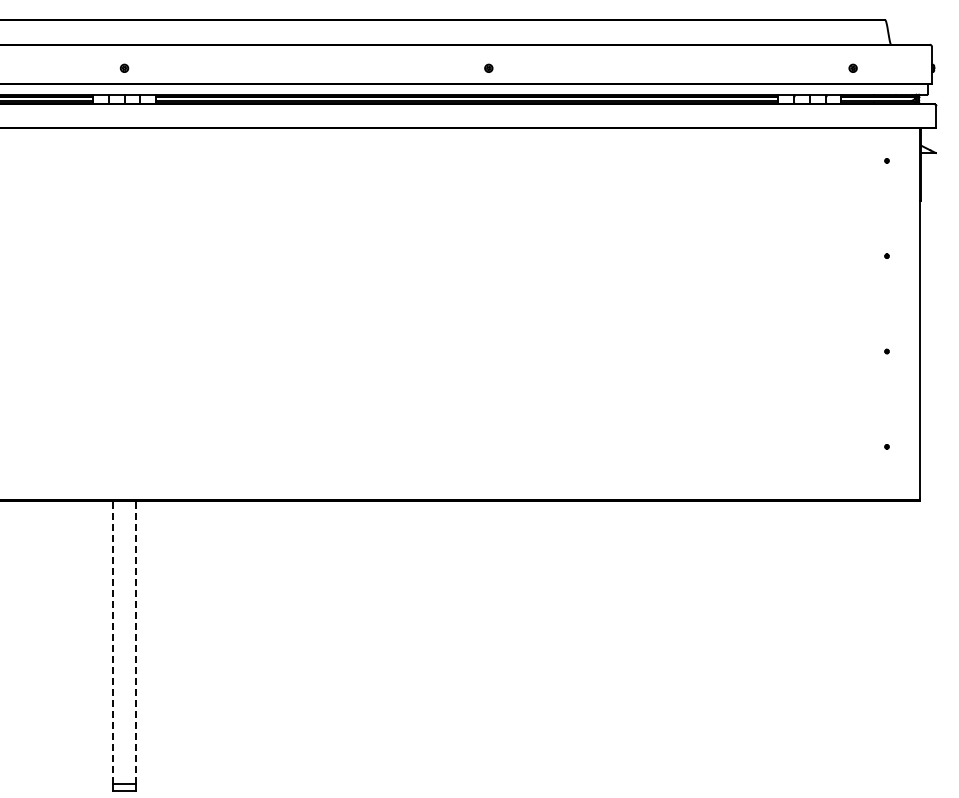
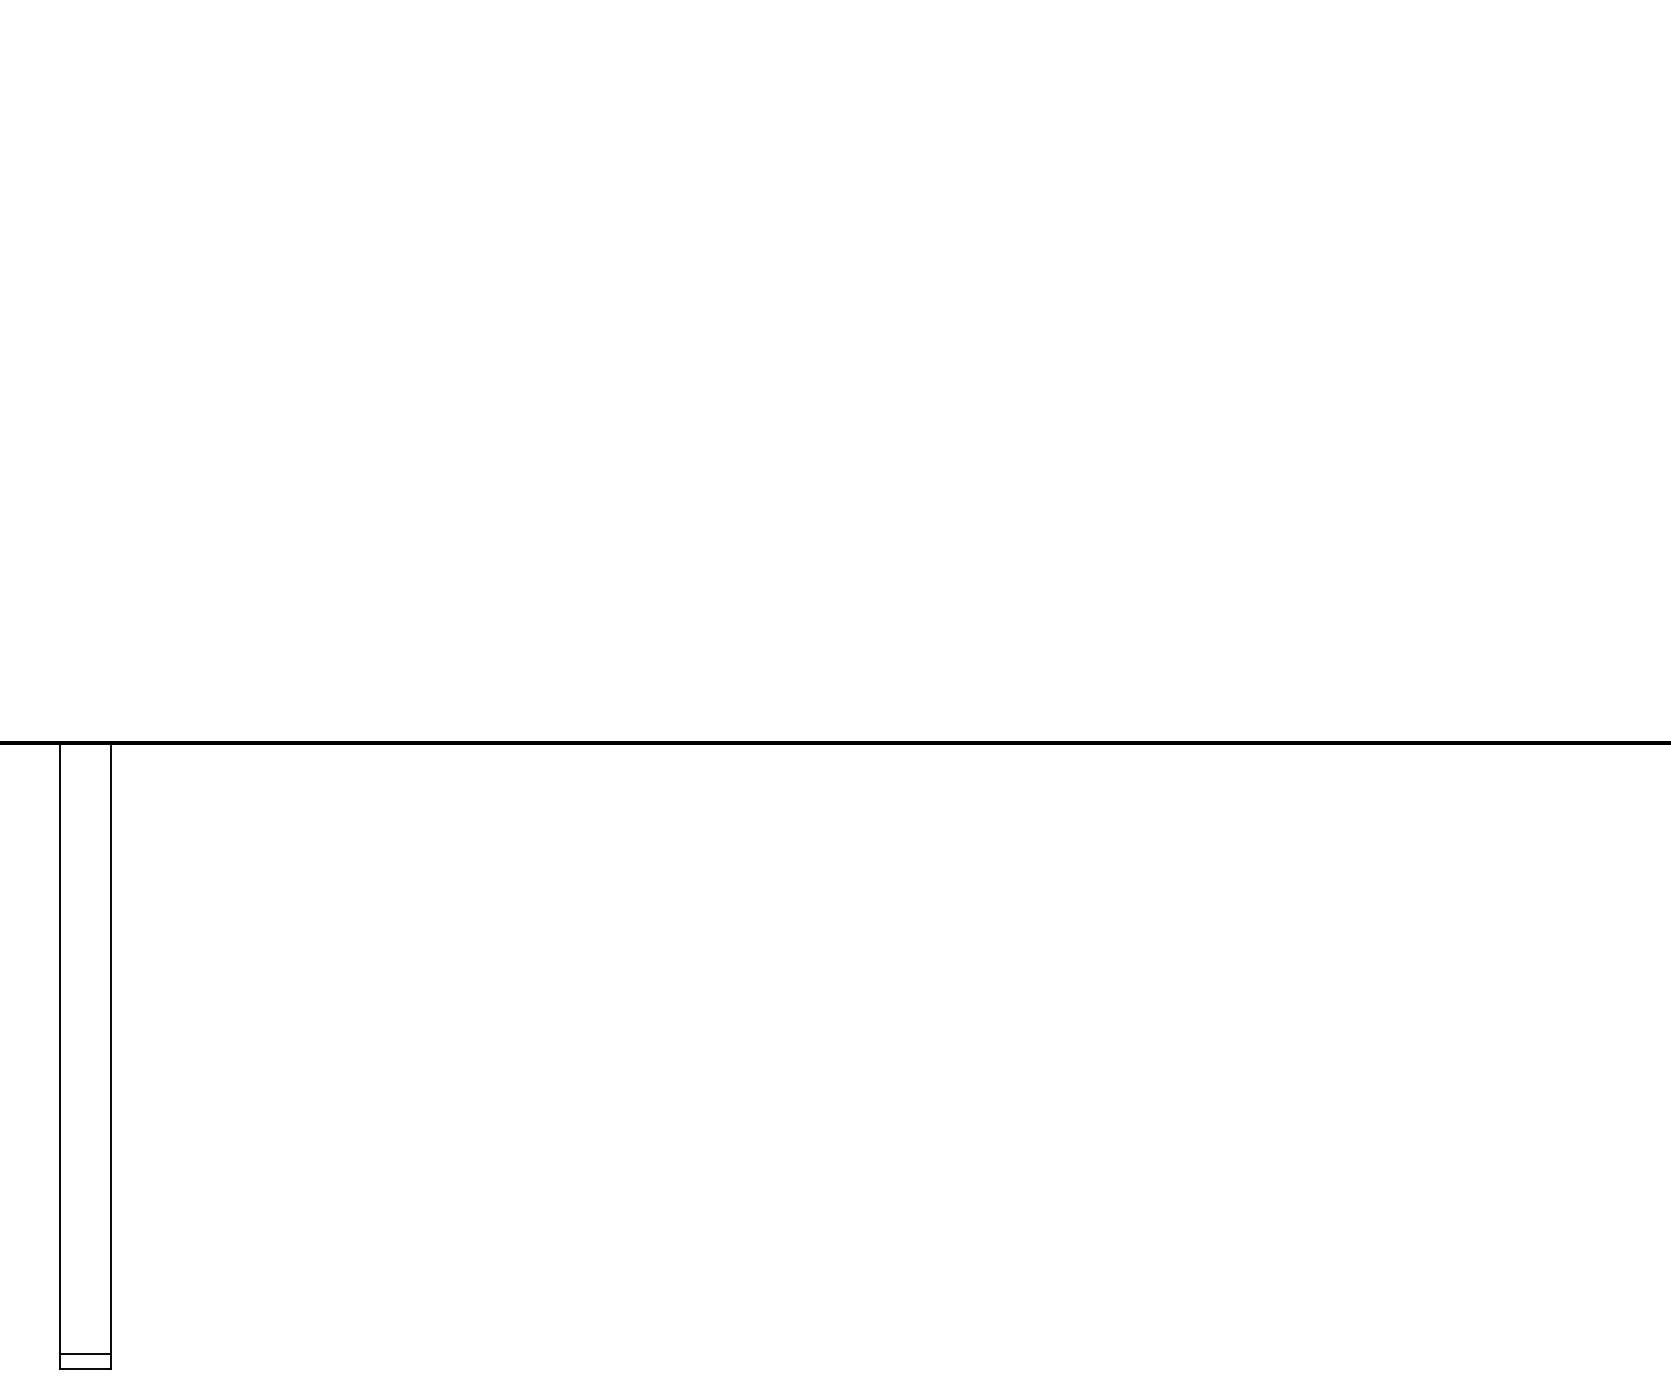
line: (112, 642) -> (59, 1049), dashed -> solid
line: (136, 642) -> (111, 1049), dashed -> solid

